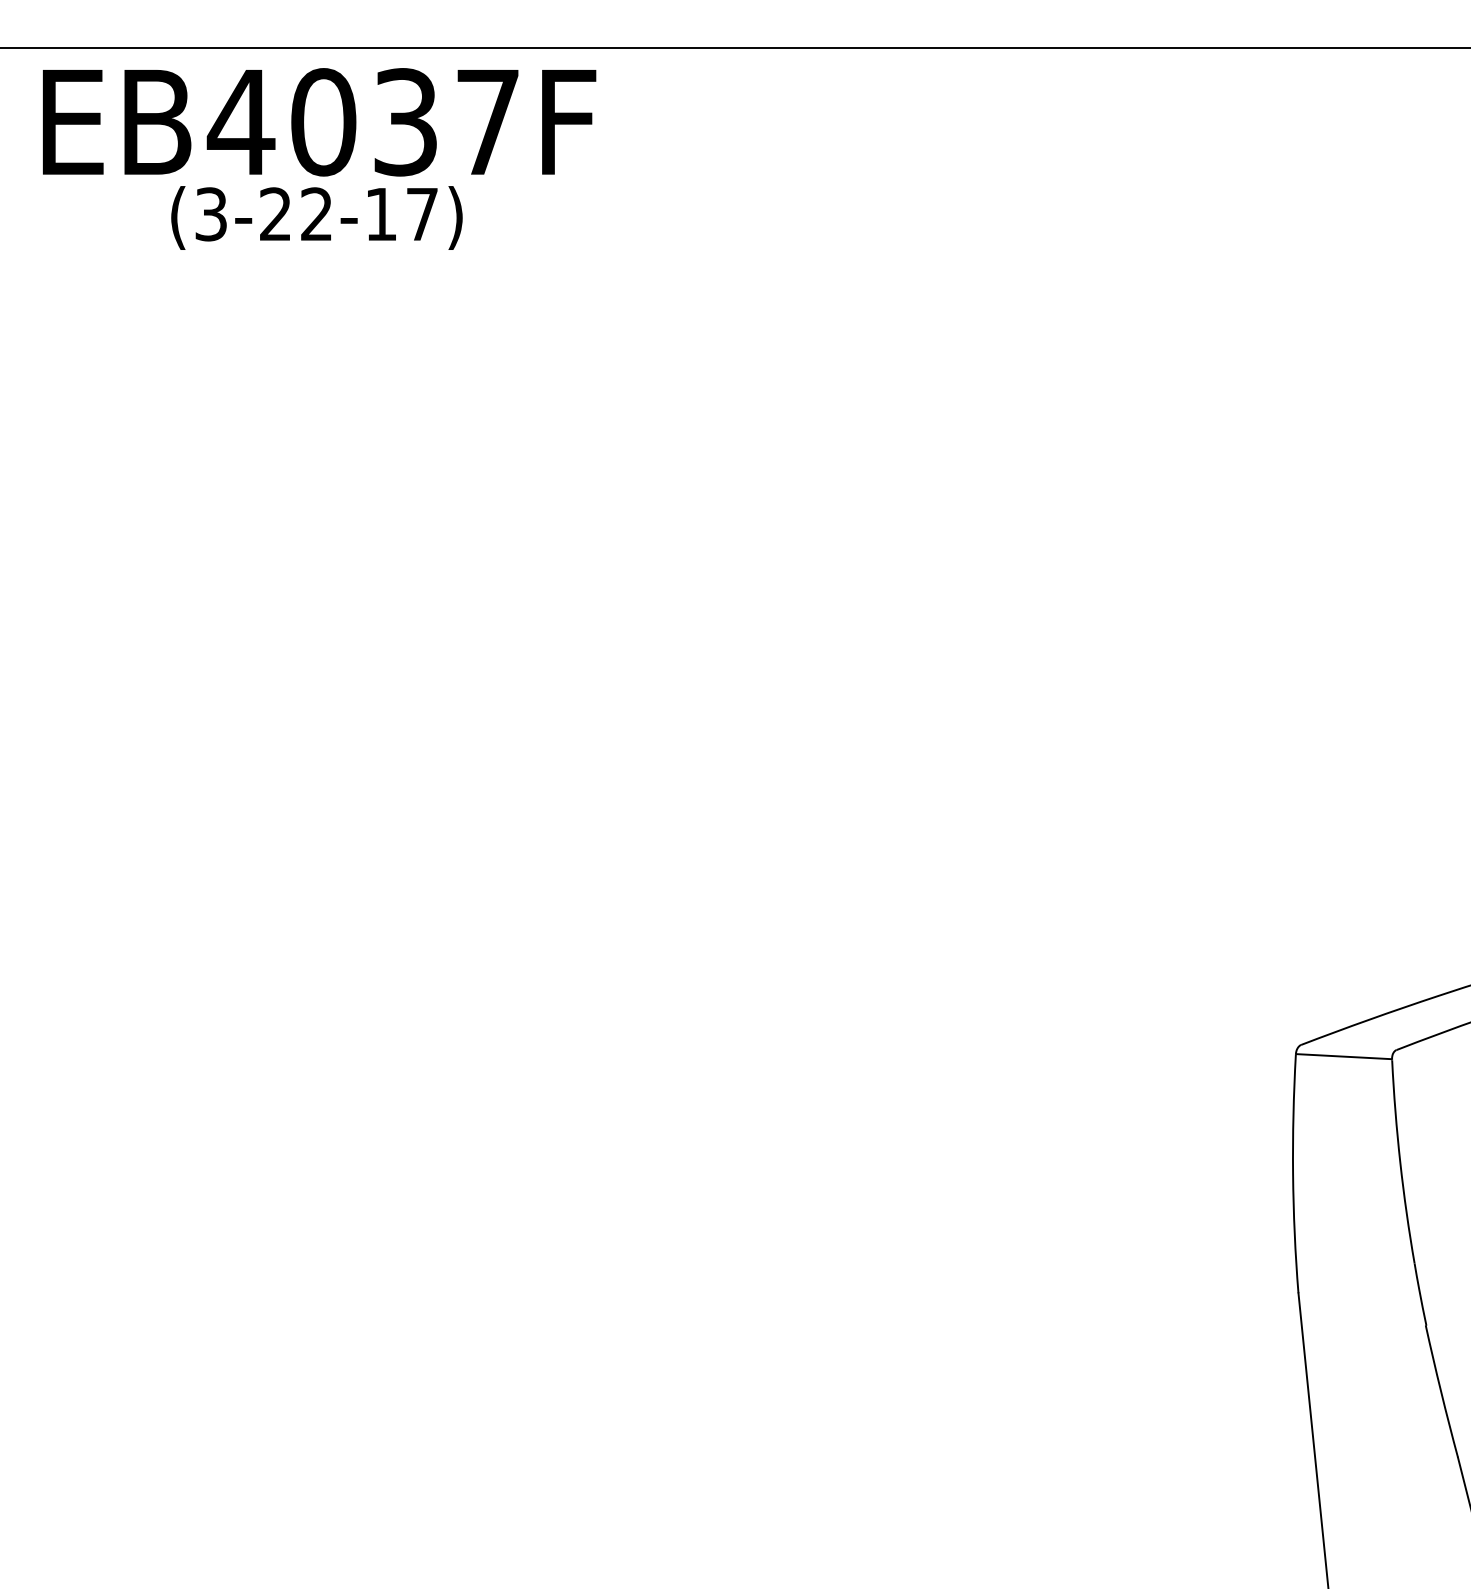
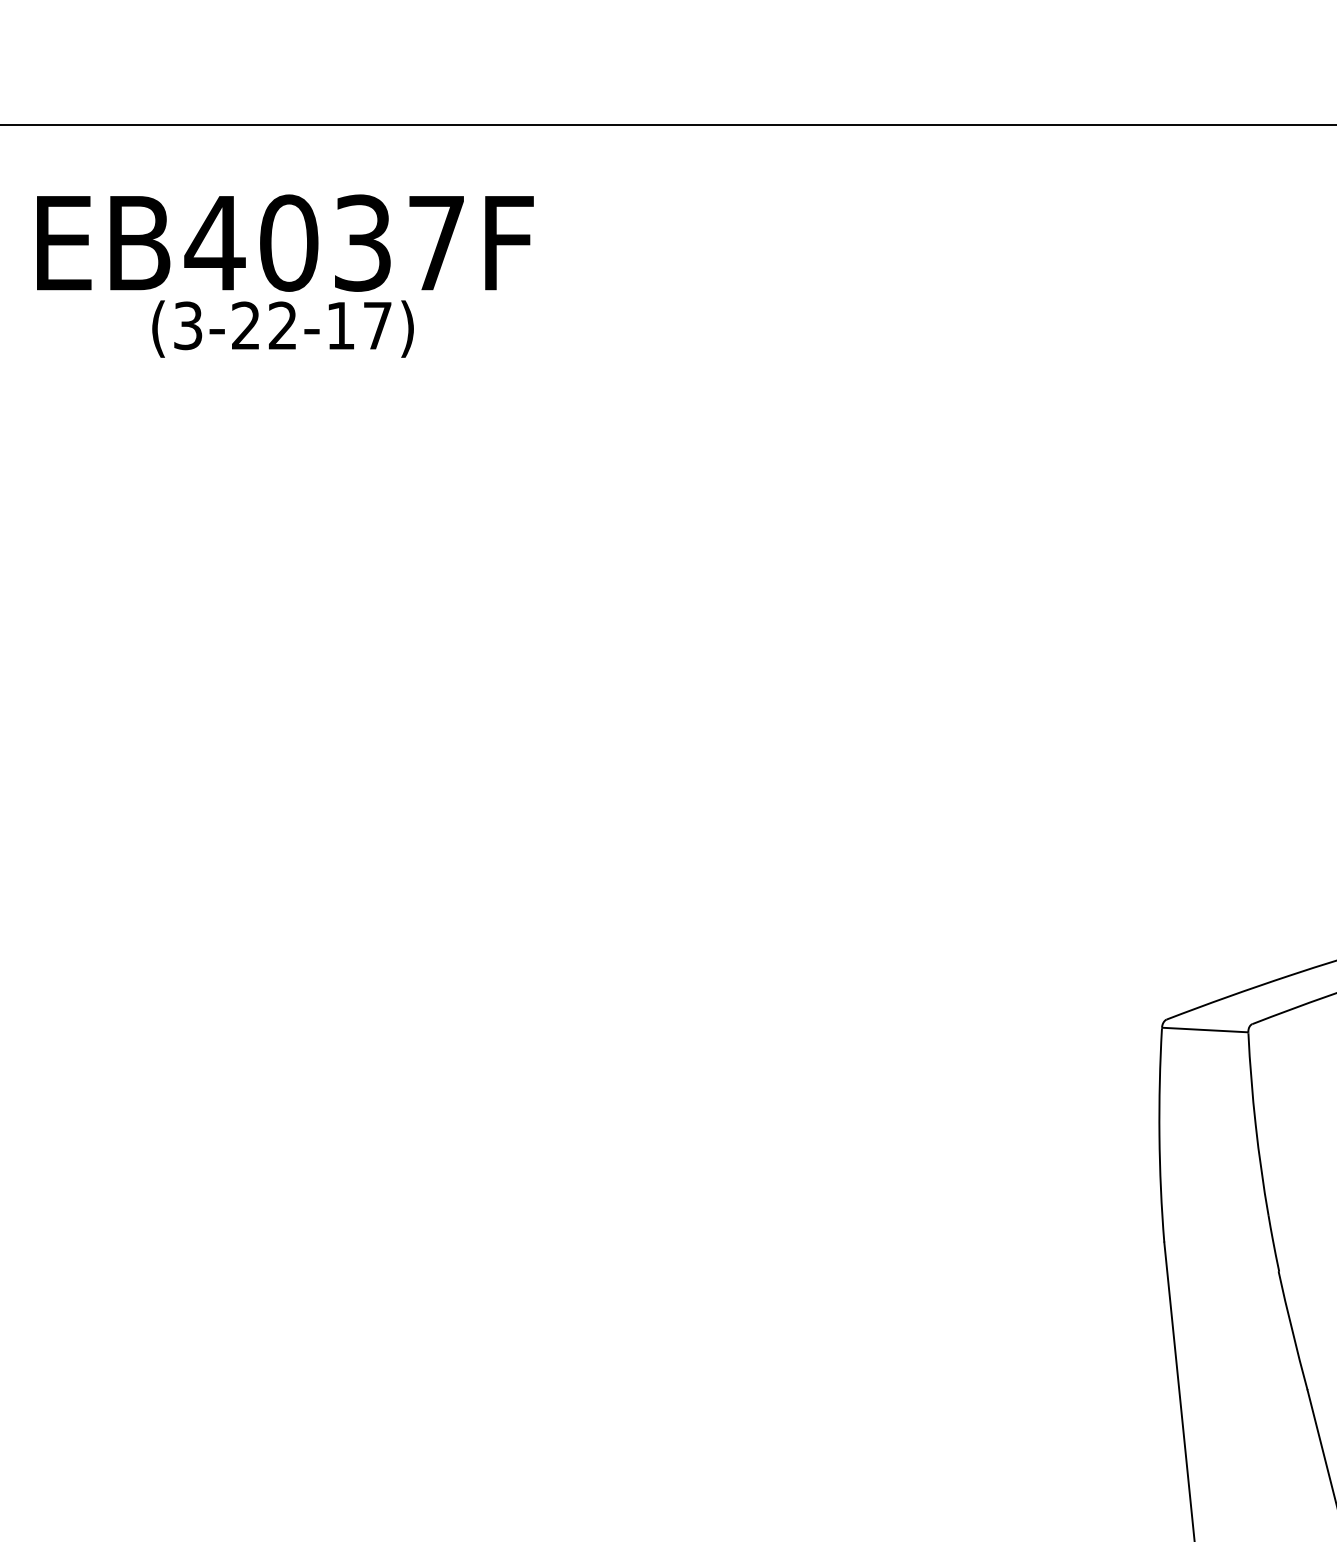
text: (319, 158) -> (285, 275), moved

